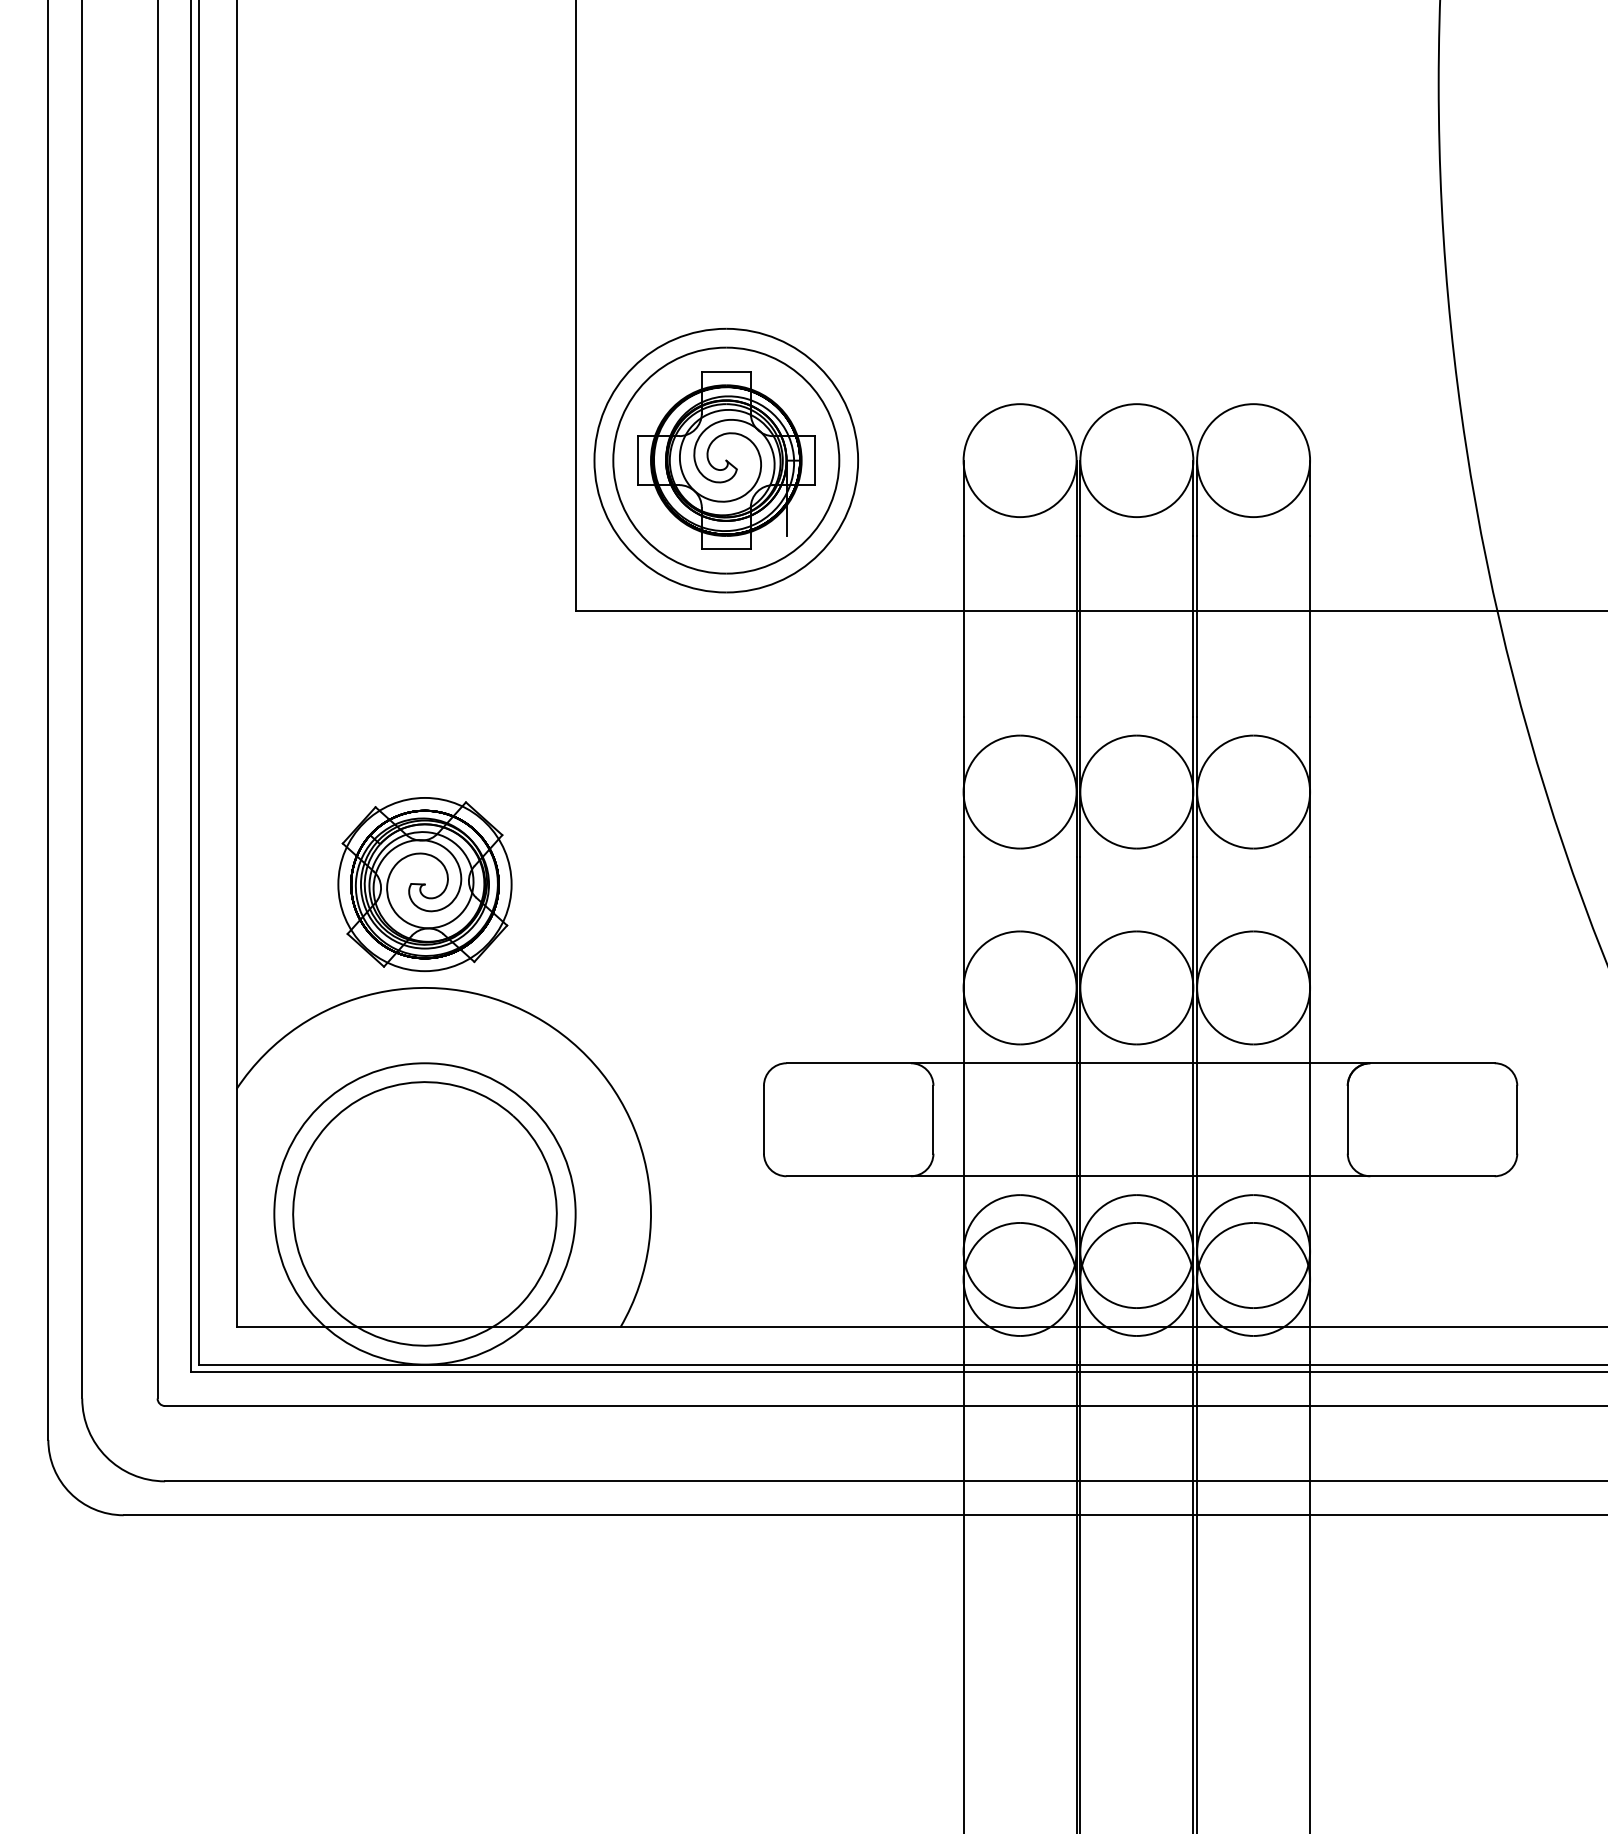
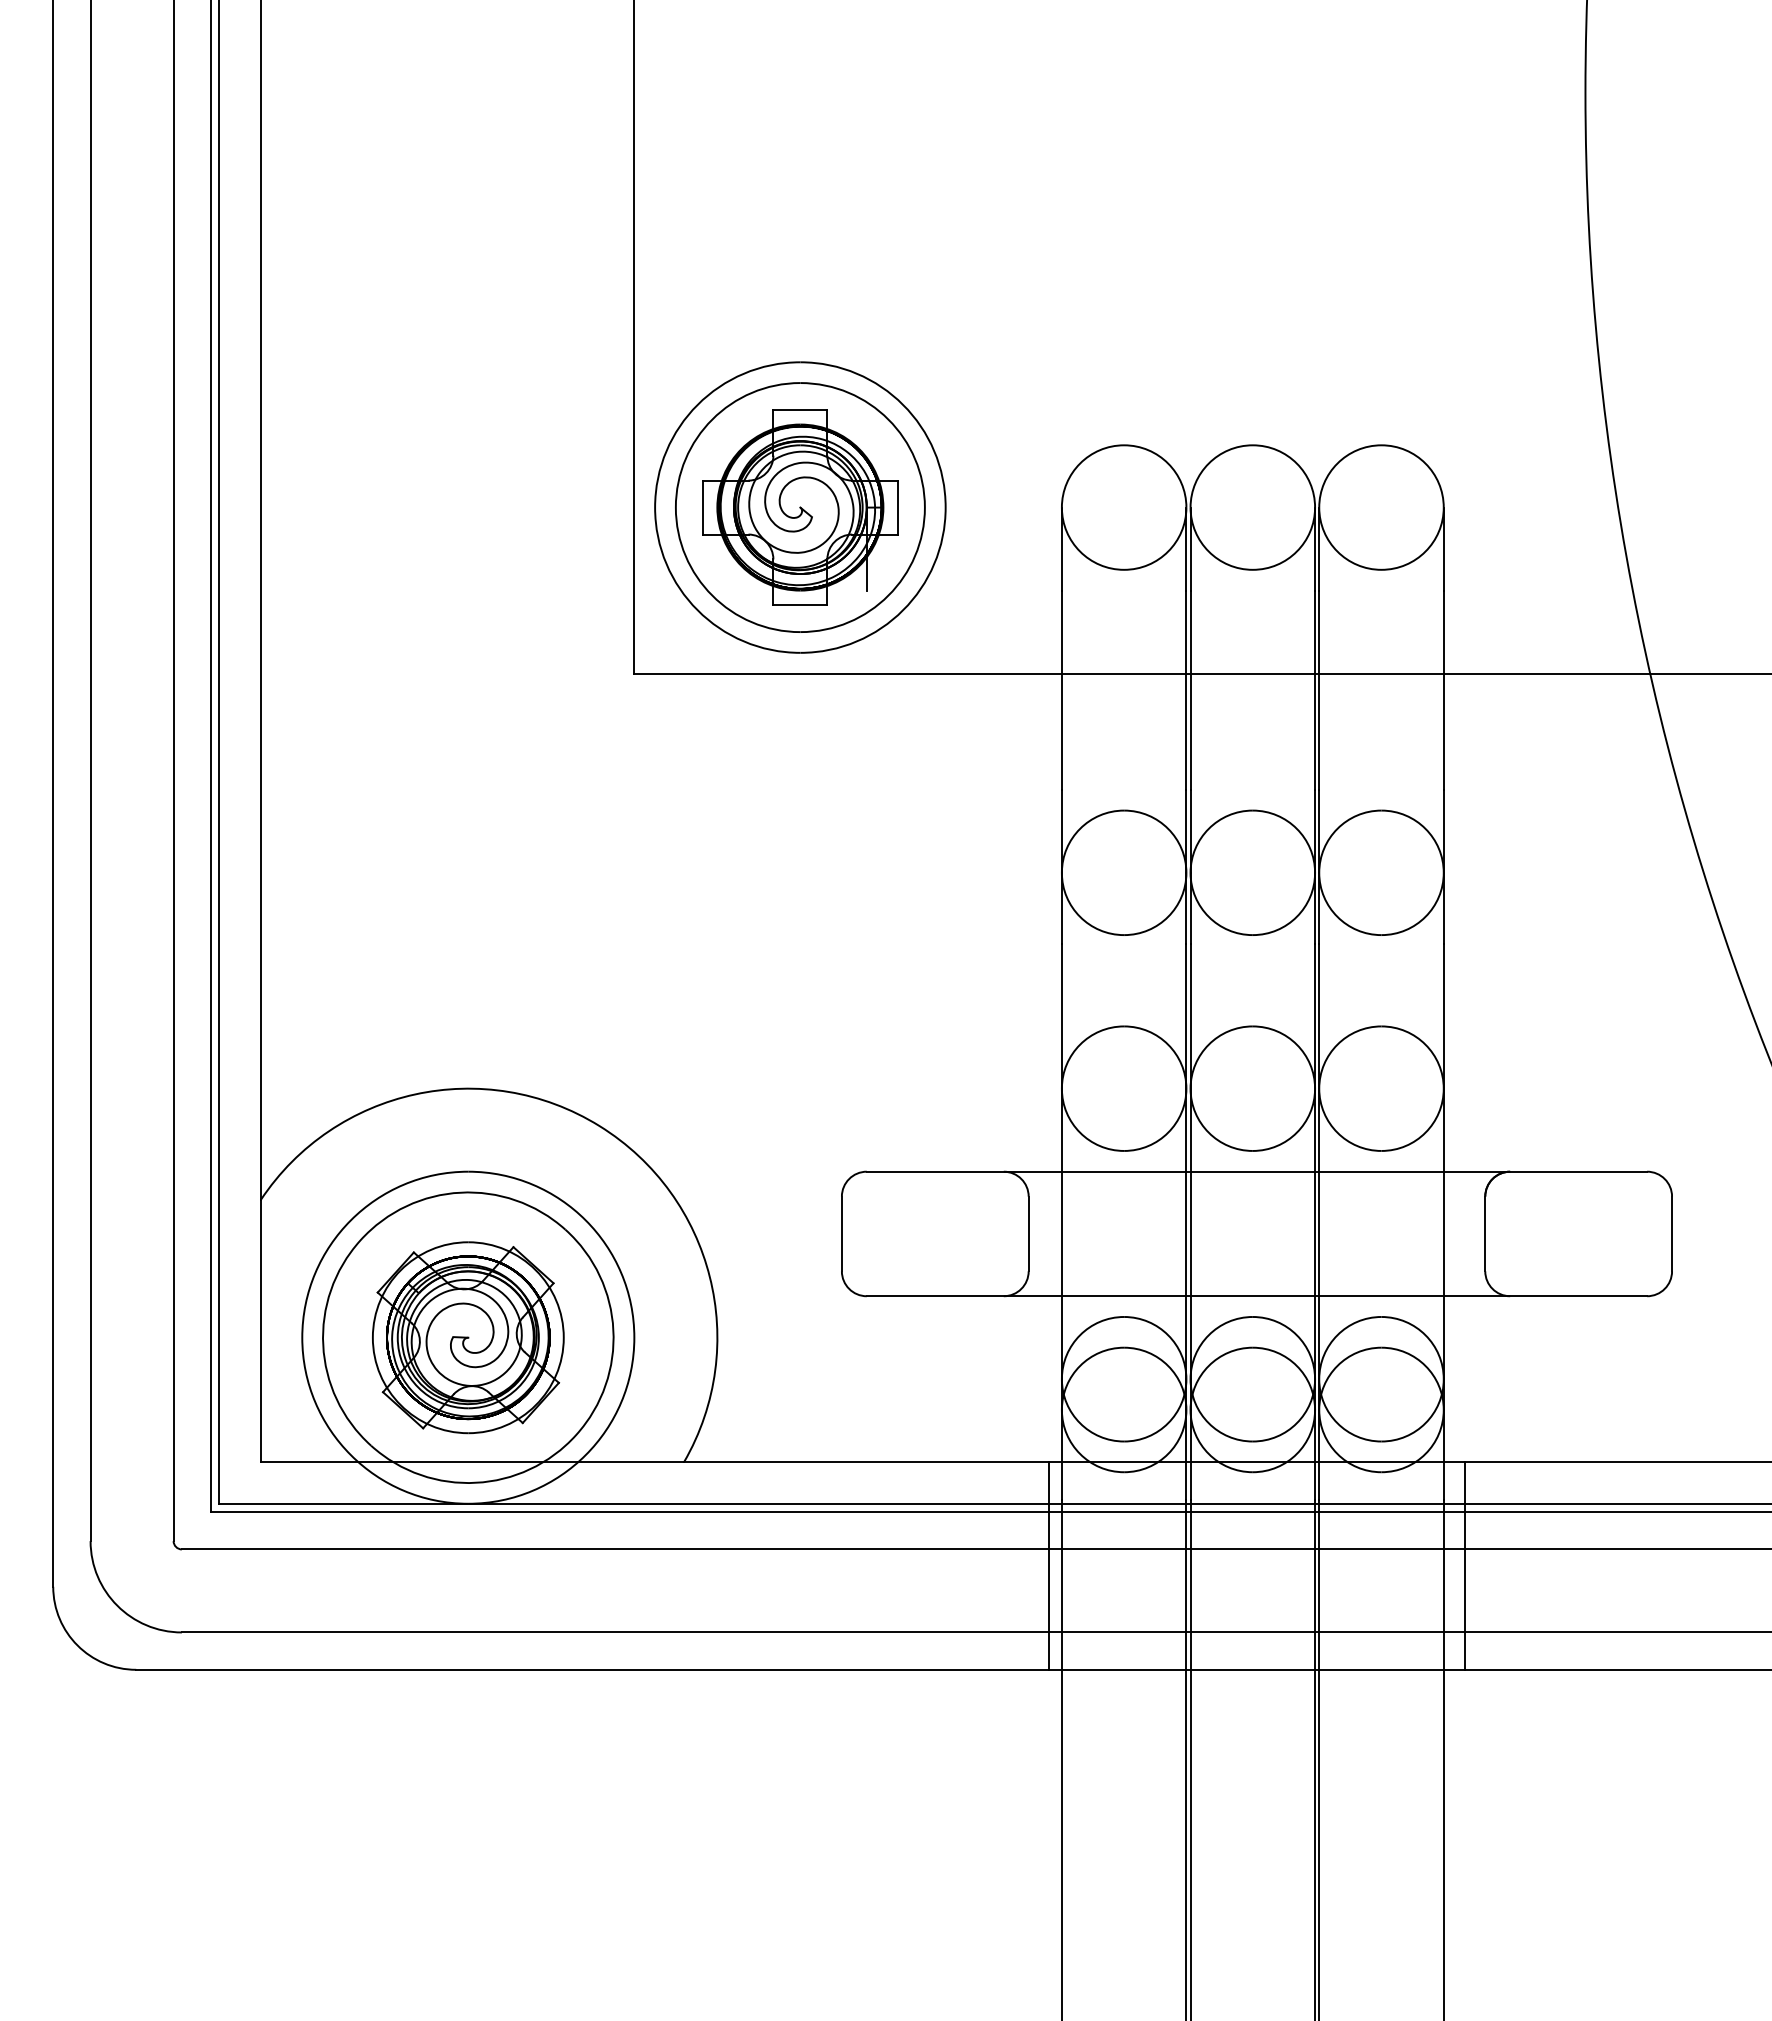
part: (425, 884) -> (468, 1337), moved
line: (952, 1420) -> (1049, 1565), added
line: (1328, 1420) -> (1464, 1565), added

